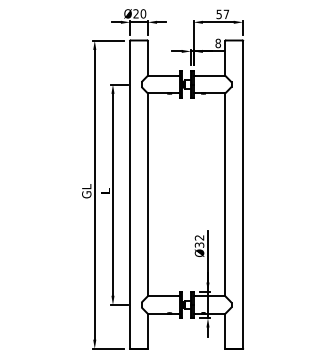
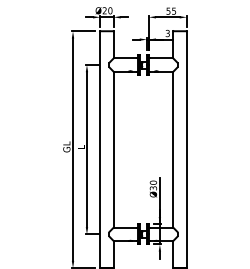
text: (226, 14) -> (174, 11), 57 -> 55
text: (218, 43) -> (167, 33), 8 -> 3
text: (199, 237) -> (153, 182), Ø32 -> Ø30

